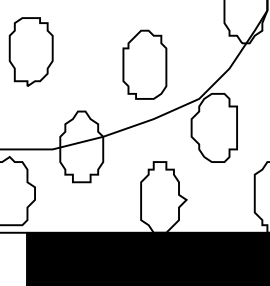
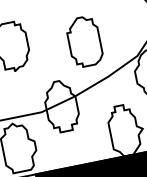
part: (144, 64) -> (84, 41), moved

